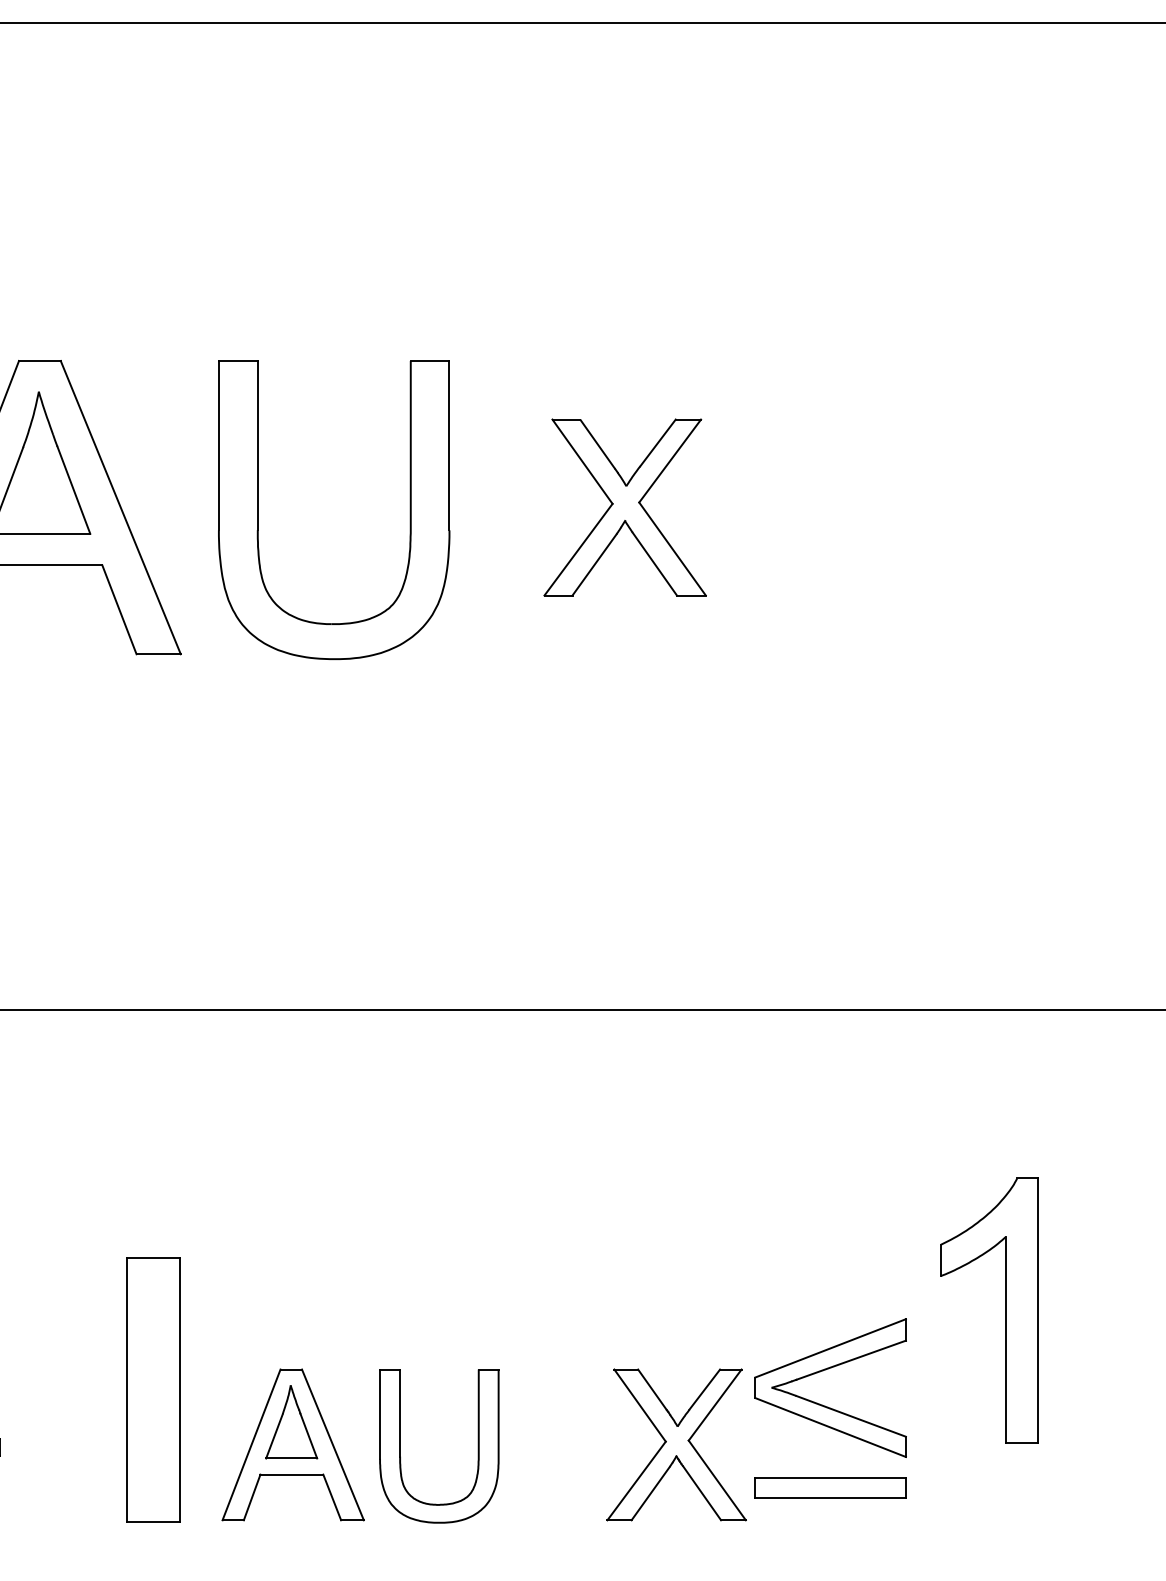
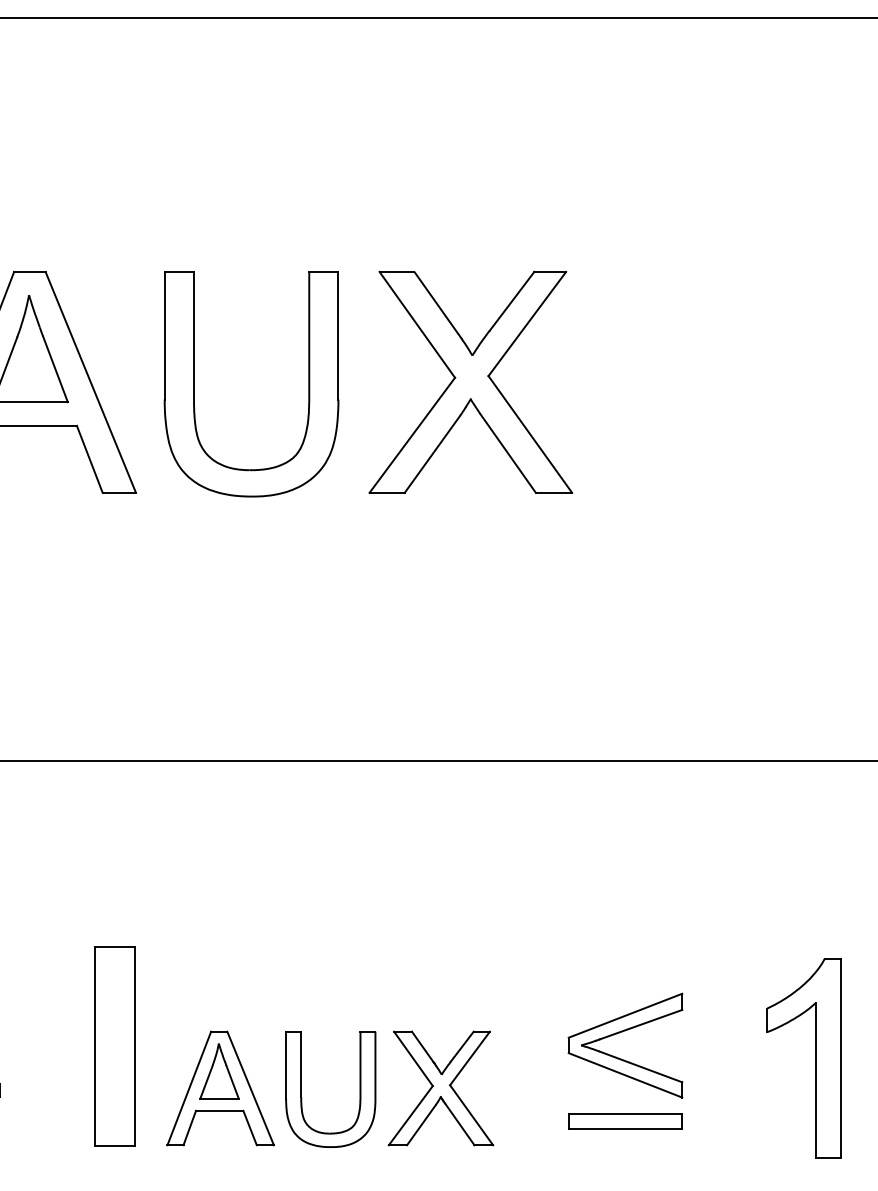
part: (624, 507) -> (470, 382), size x1.67
part: (1005, 1310) -> (816, 1058), moved
part: (676, 1444) -> (440, 1088), moved

